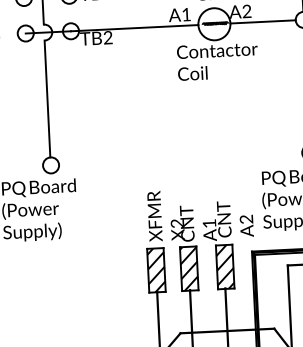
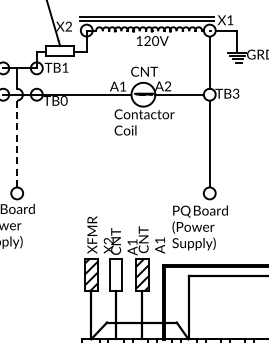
text: (107, 38) -> (63, 101), TB2 -> TB0
line: (46, 99) -> (16, 144), solid -> dashed
text: (245, 219) -> (159, 240), A2 -> A1
hatch: (188, 268) -> (115, 274), removed

